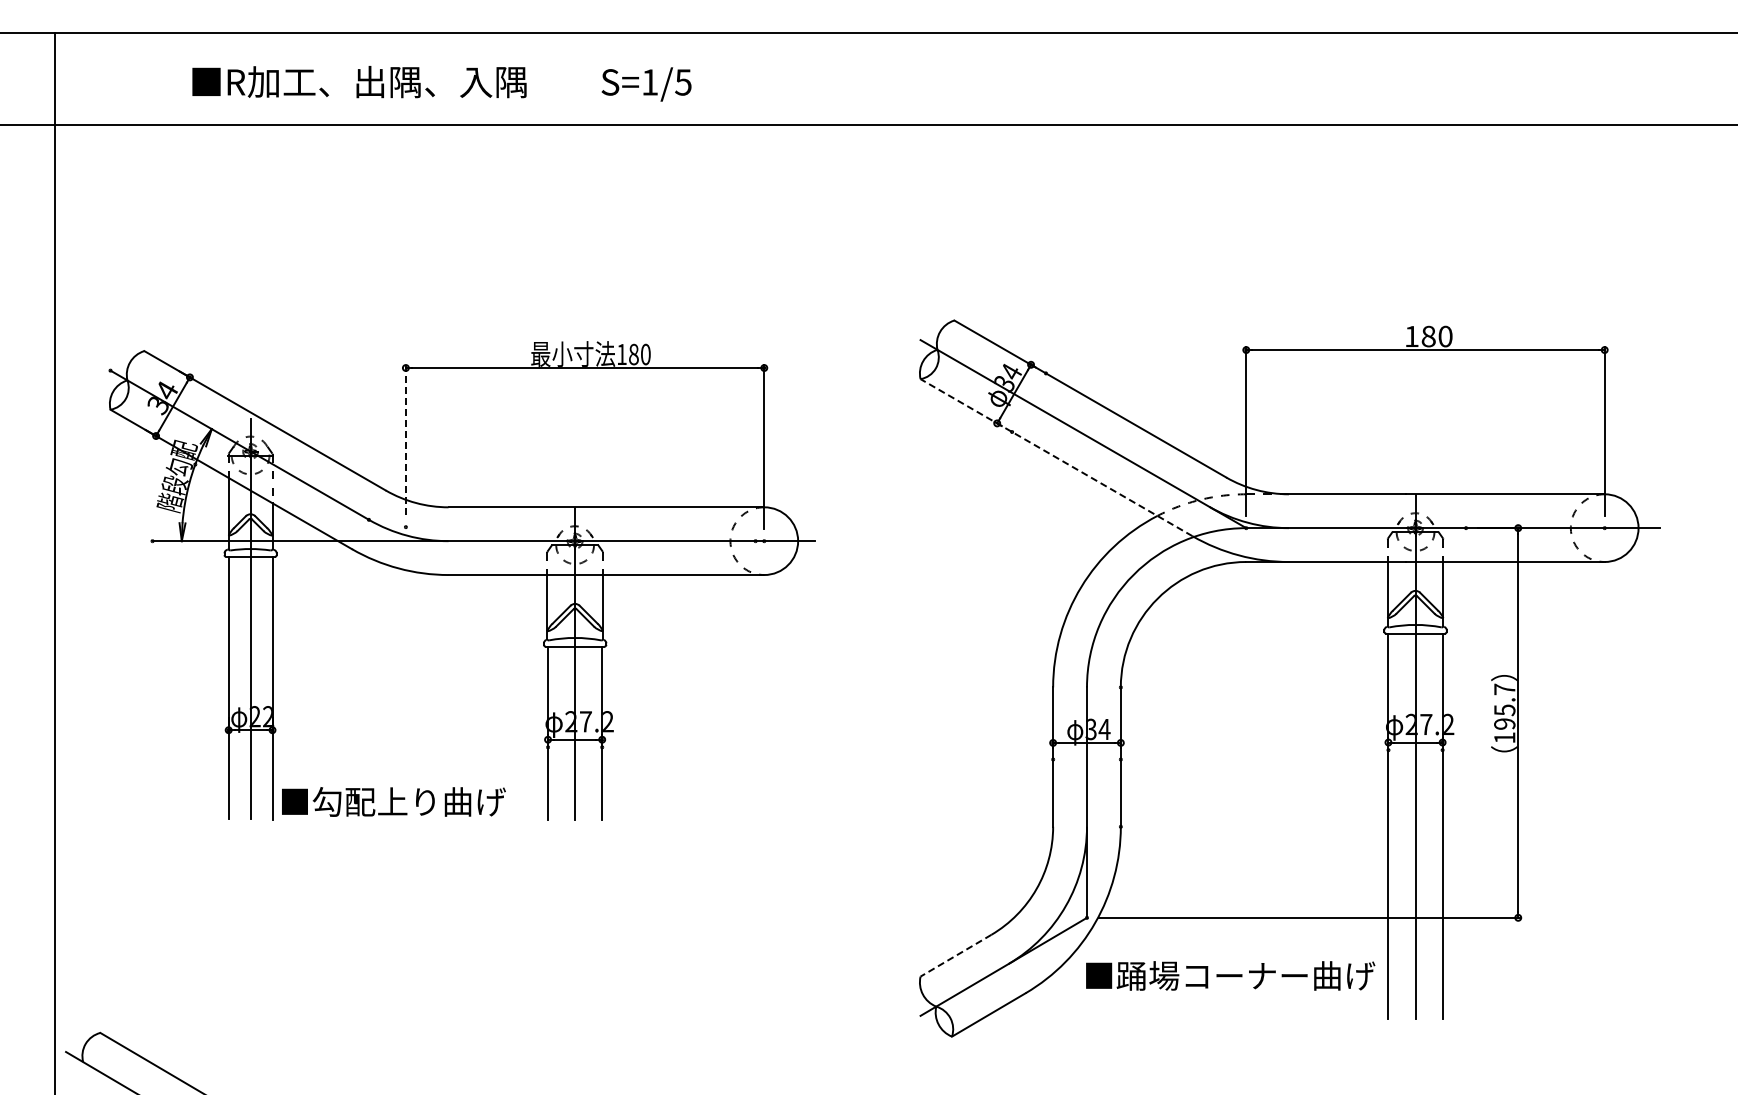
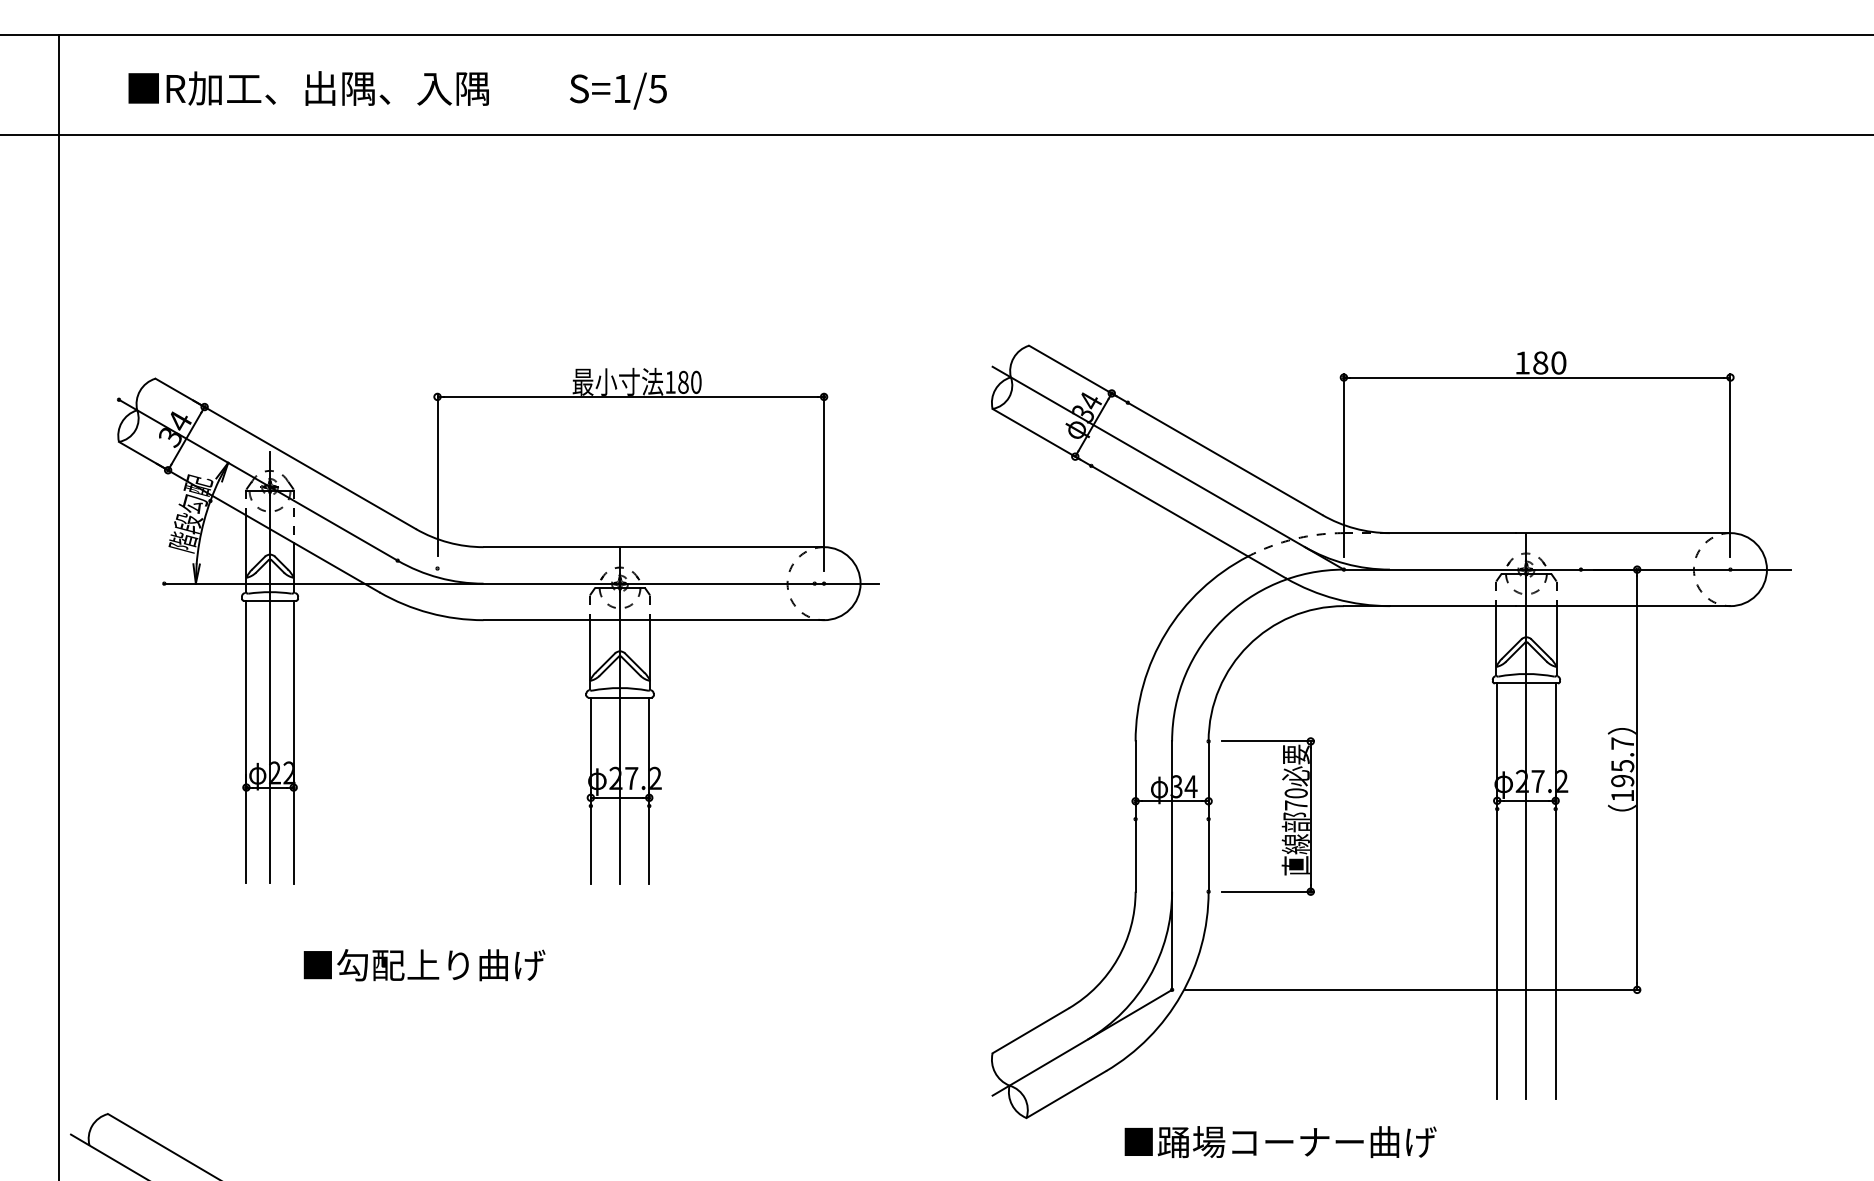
text: (441, 83) -> (397, 90), moved
line: (405, 439) -> (437, 474), dashed -> solid
line: (1056, 457) -> (1139, 493), dashed -> solid
part: (1190, 756) -> (1283, 815), added
text: (393, 801) -> (424, 964), moved
line: (955, 955) -> (1030, 1030), dashed -> solid
text: (1230, 975) -> (1280, 1141), moved

